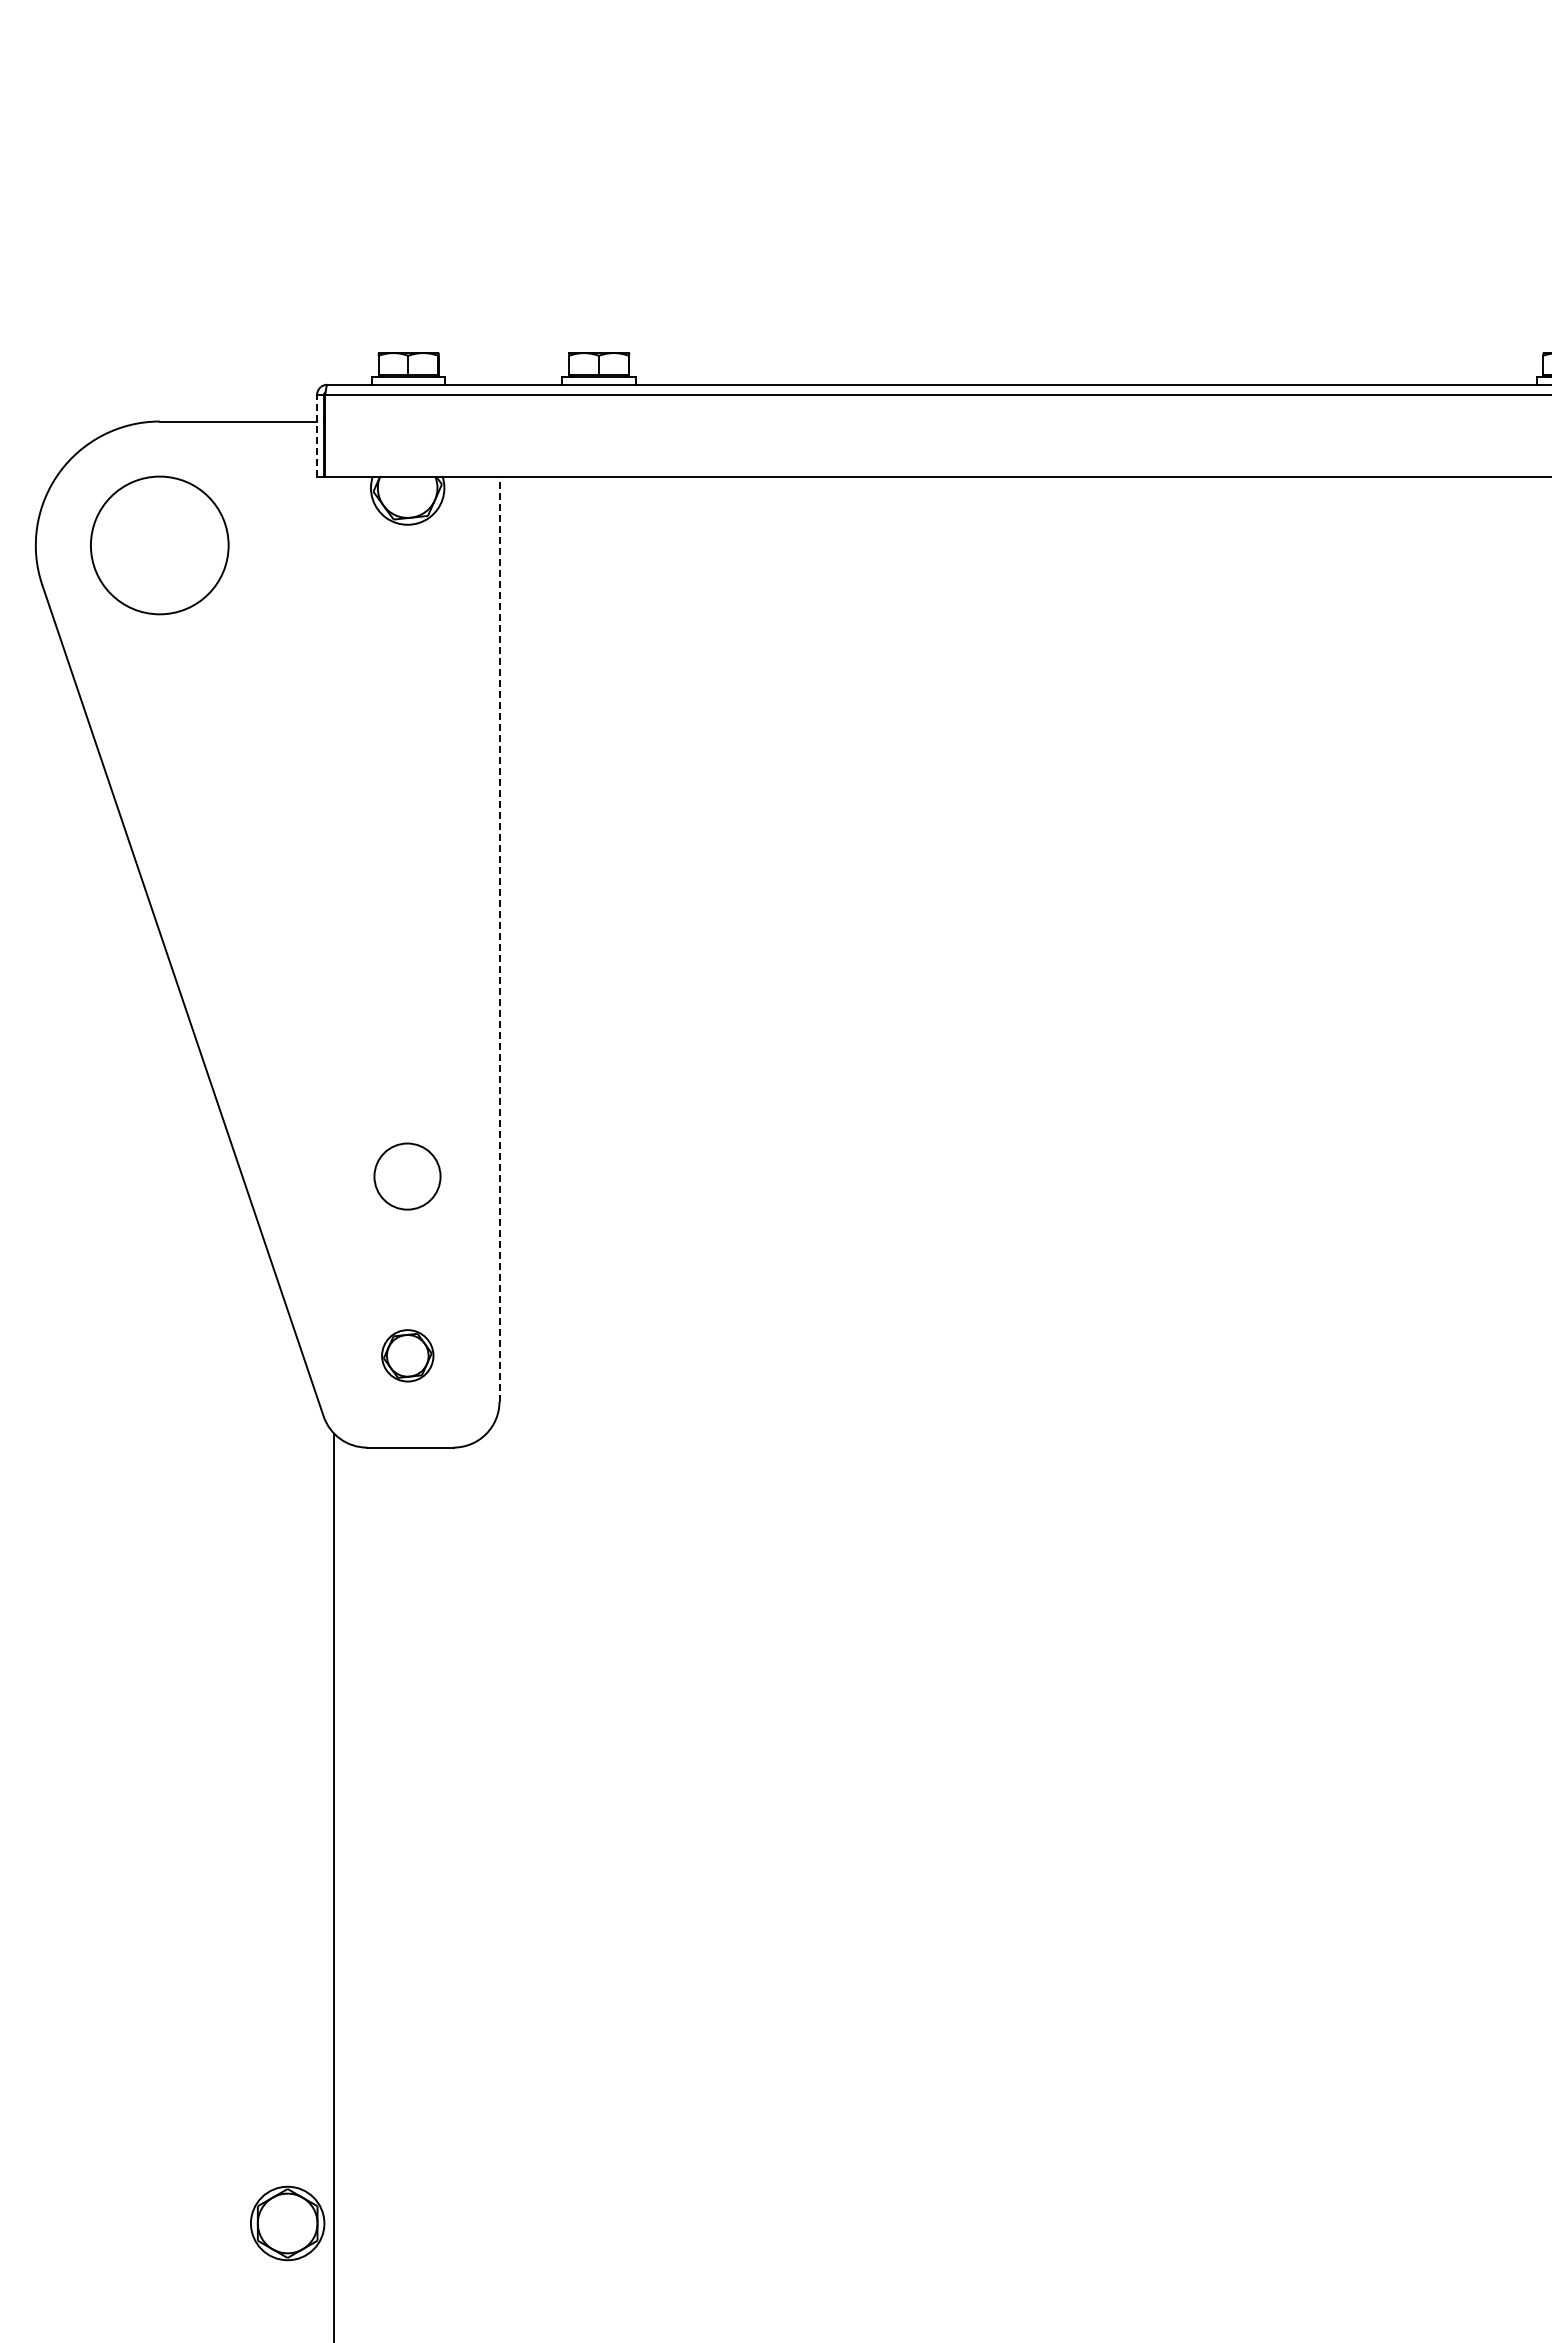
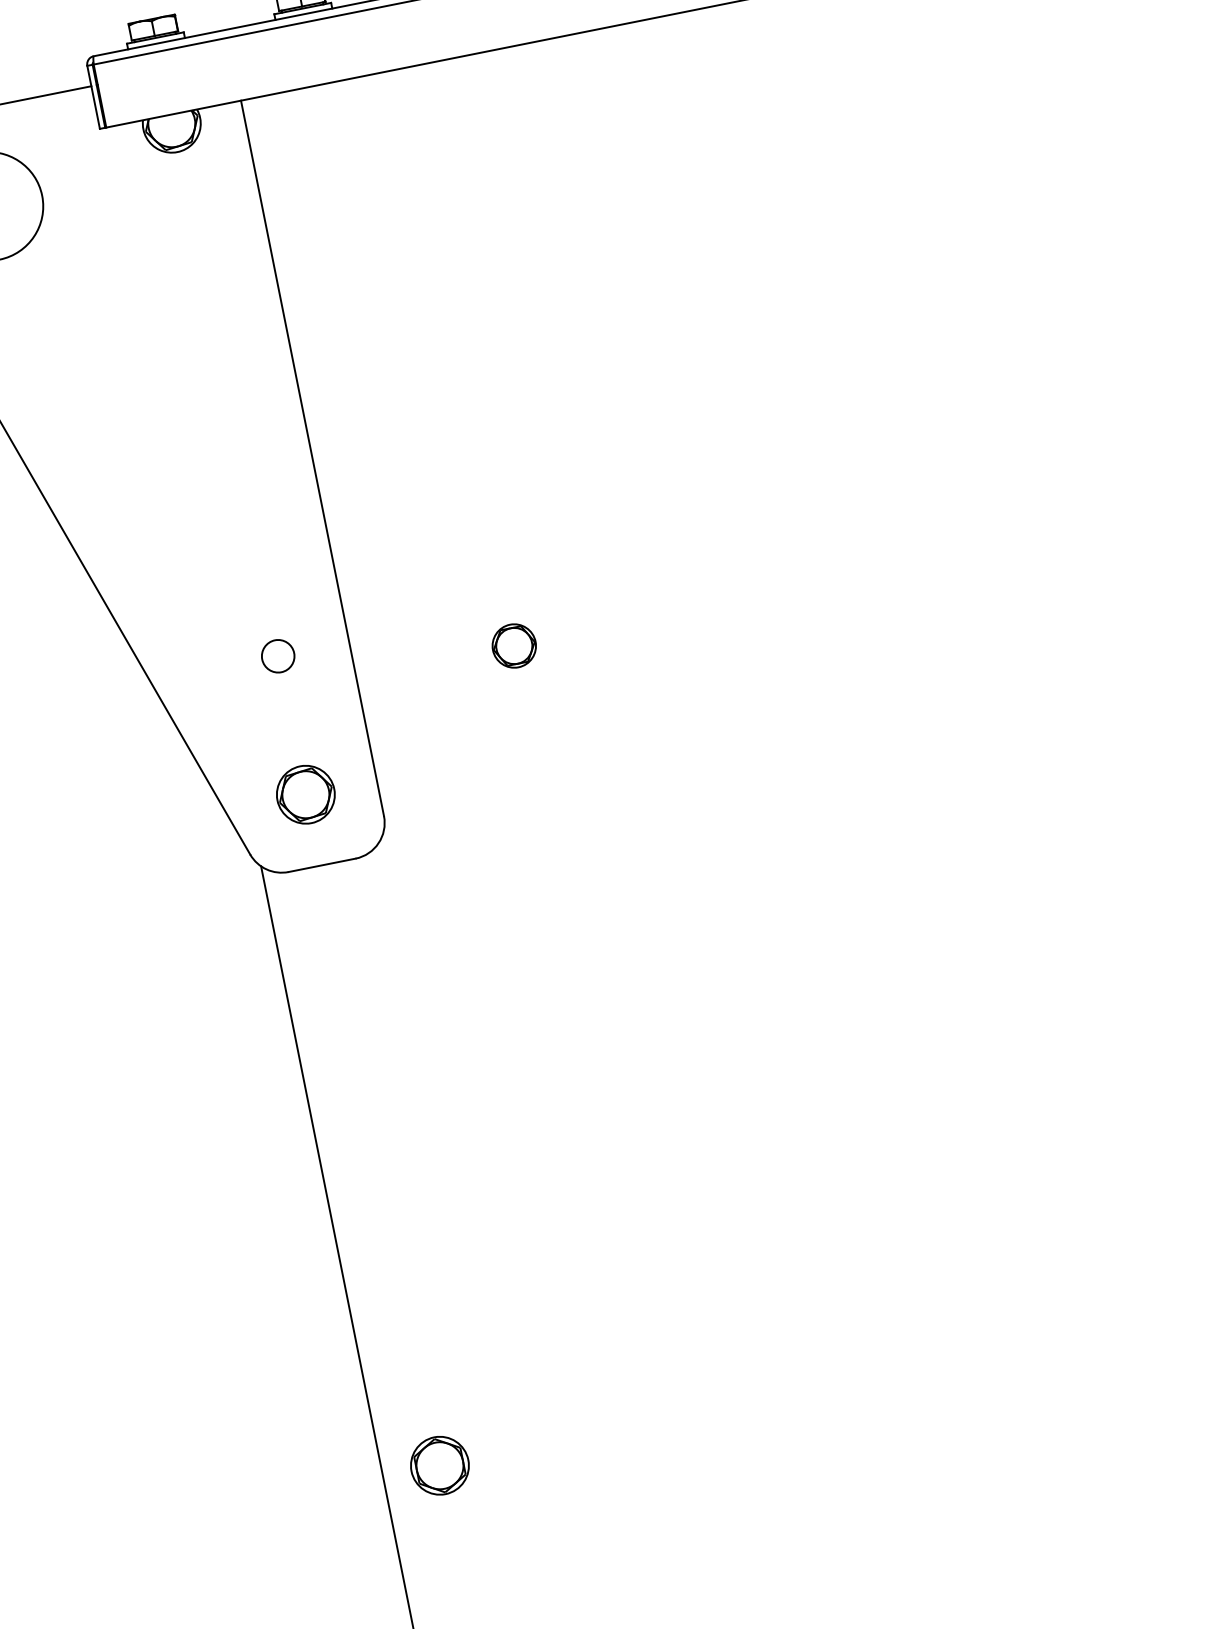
line: (317, 435) -> (93, 97), dashed -> solid
line: (499, 939) -> (312, 458), dashed -> solid
circle: (407, 1176) -> (278, 656), size x0.62
part: (703, 1222) -> (514, 645), added
part: (407, 1355) -> (305, 794), size x1.43
part: (287, 2223) -> (439, 1465), moved

